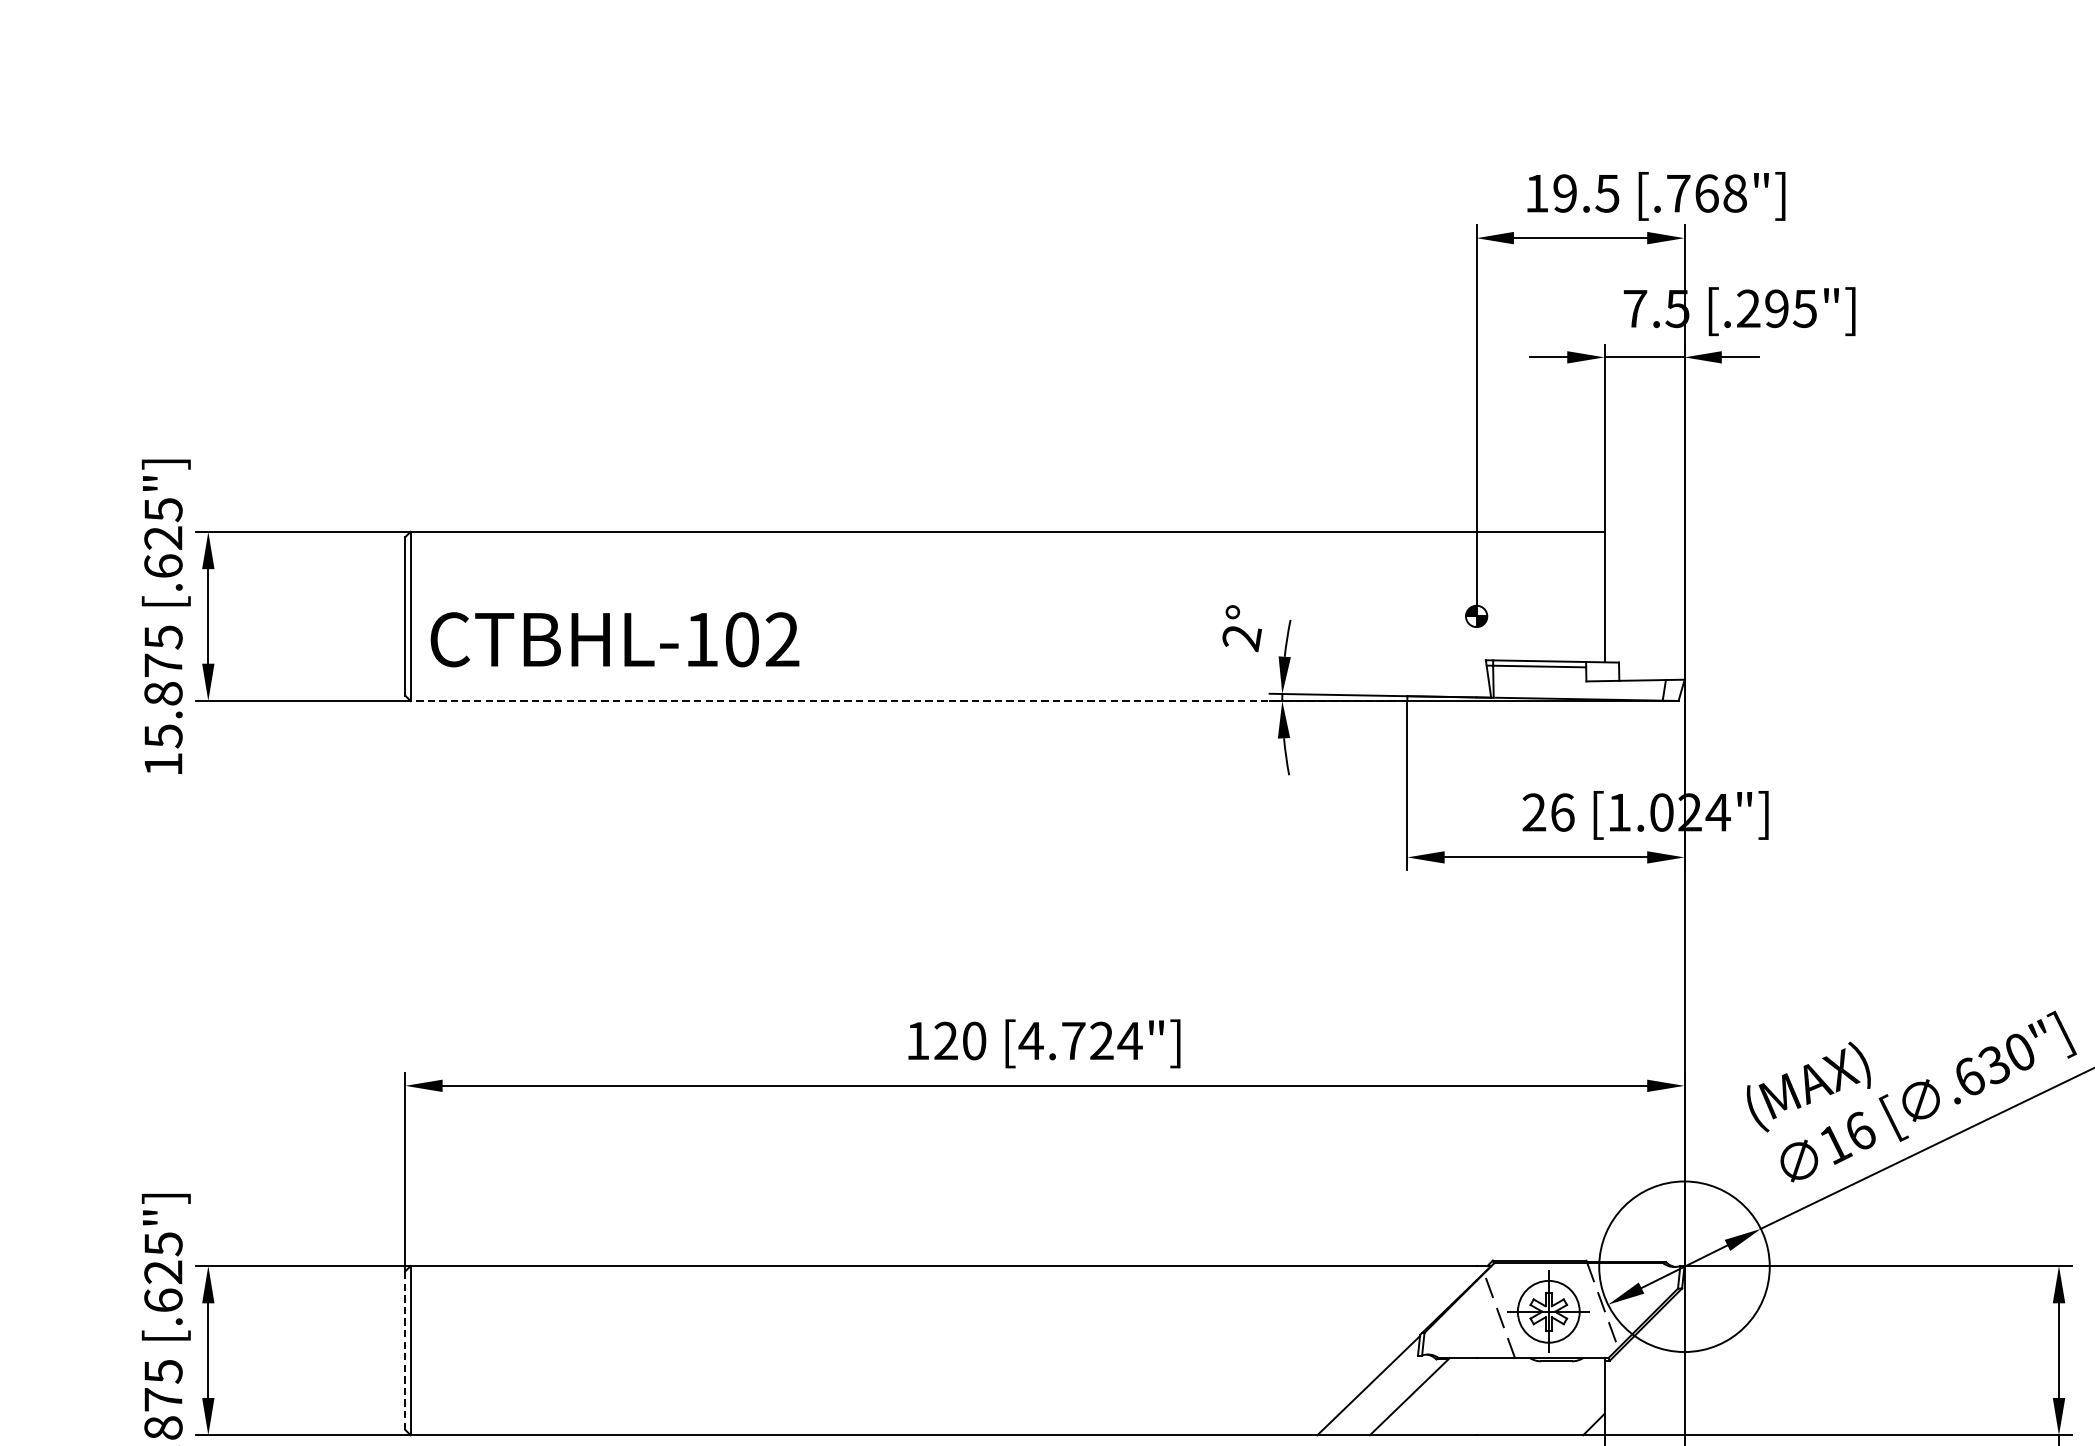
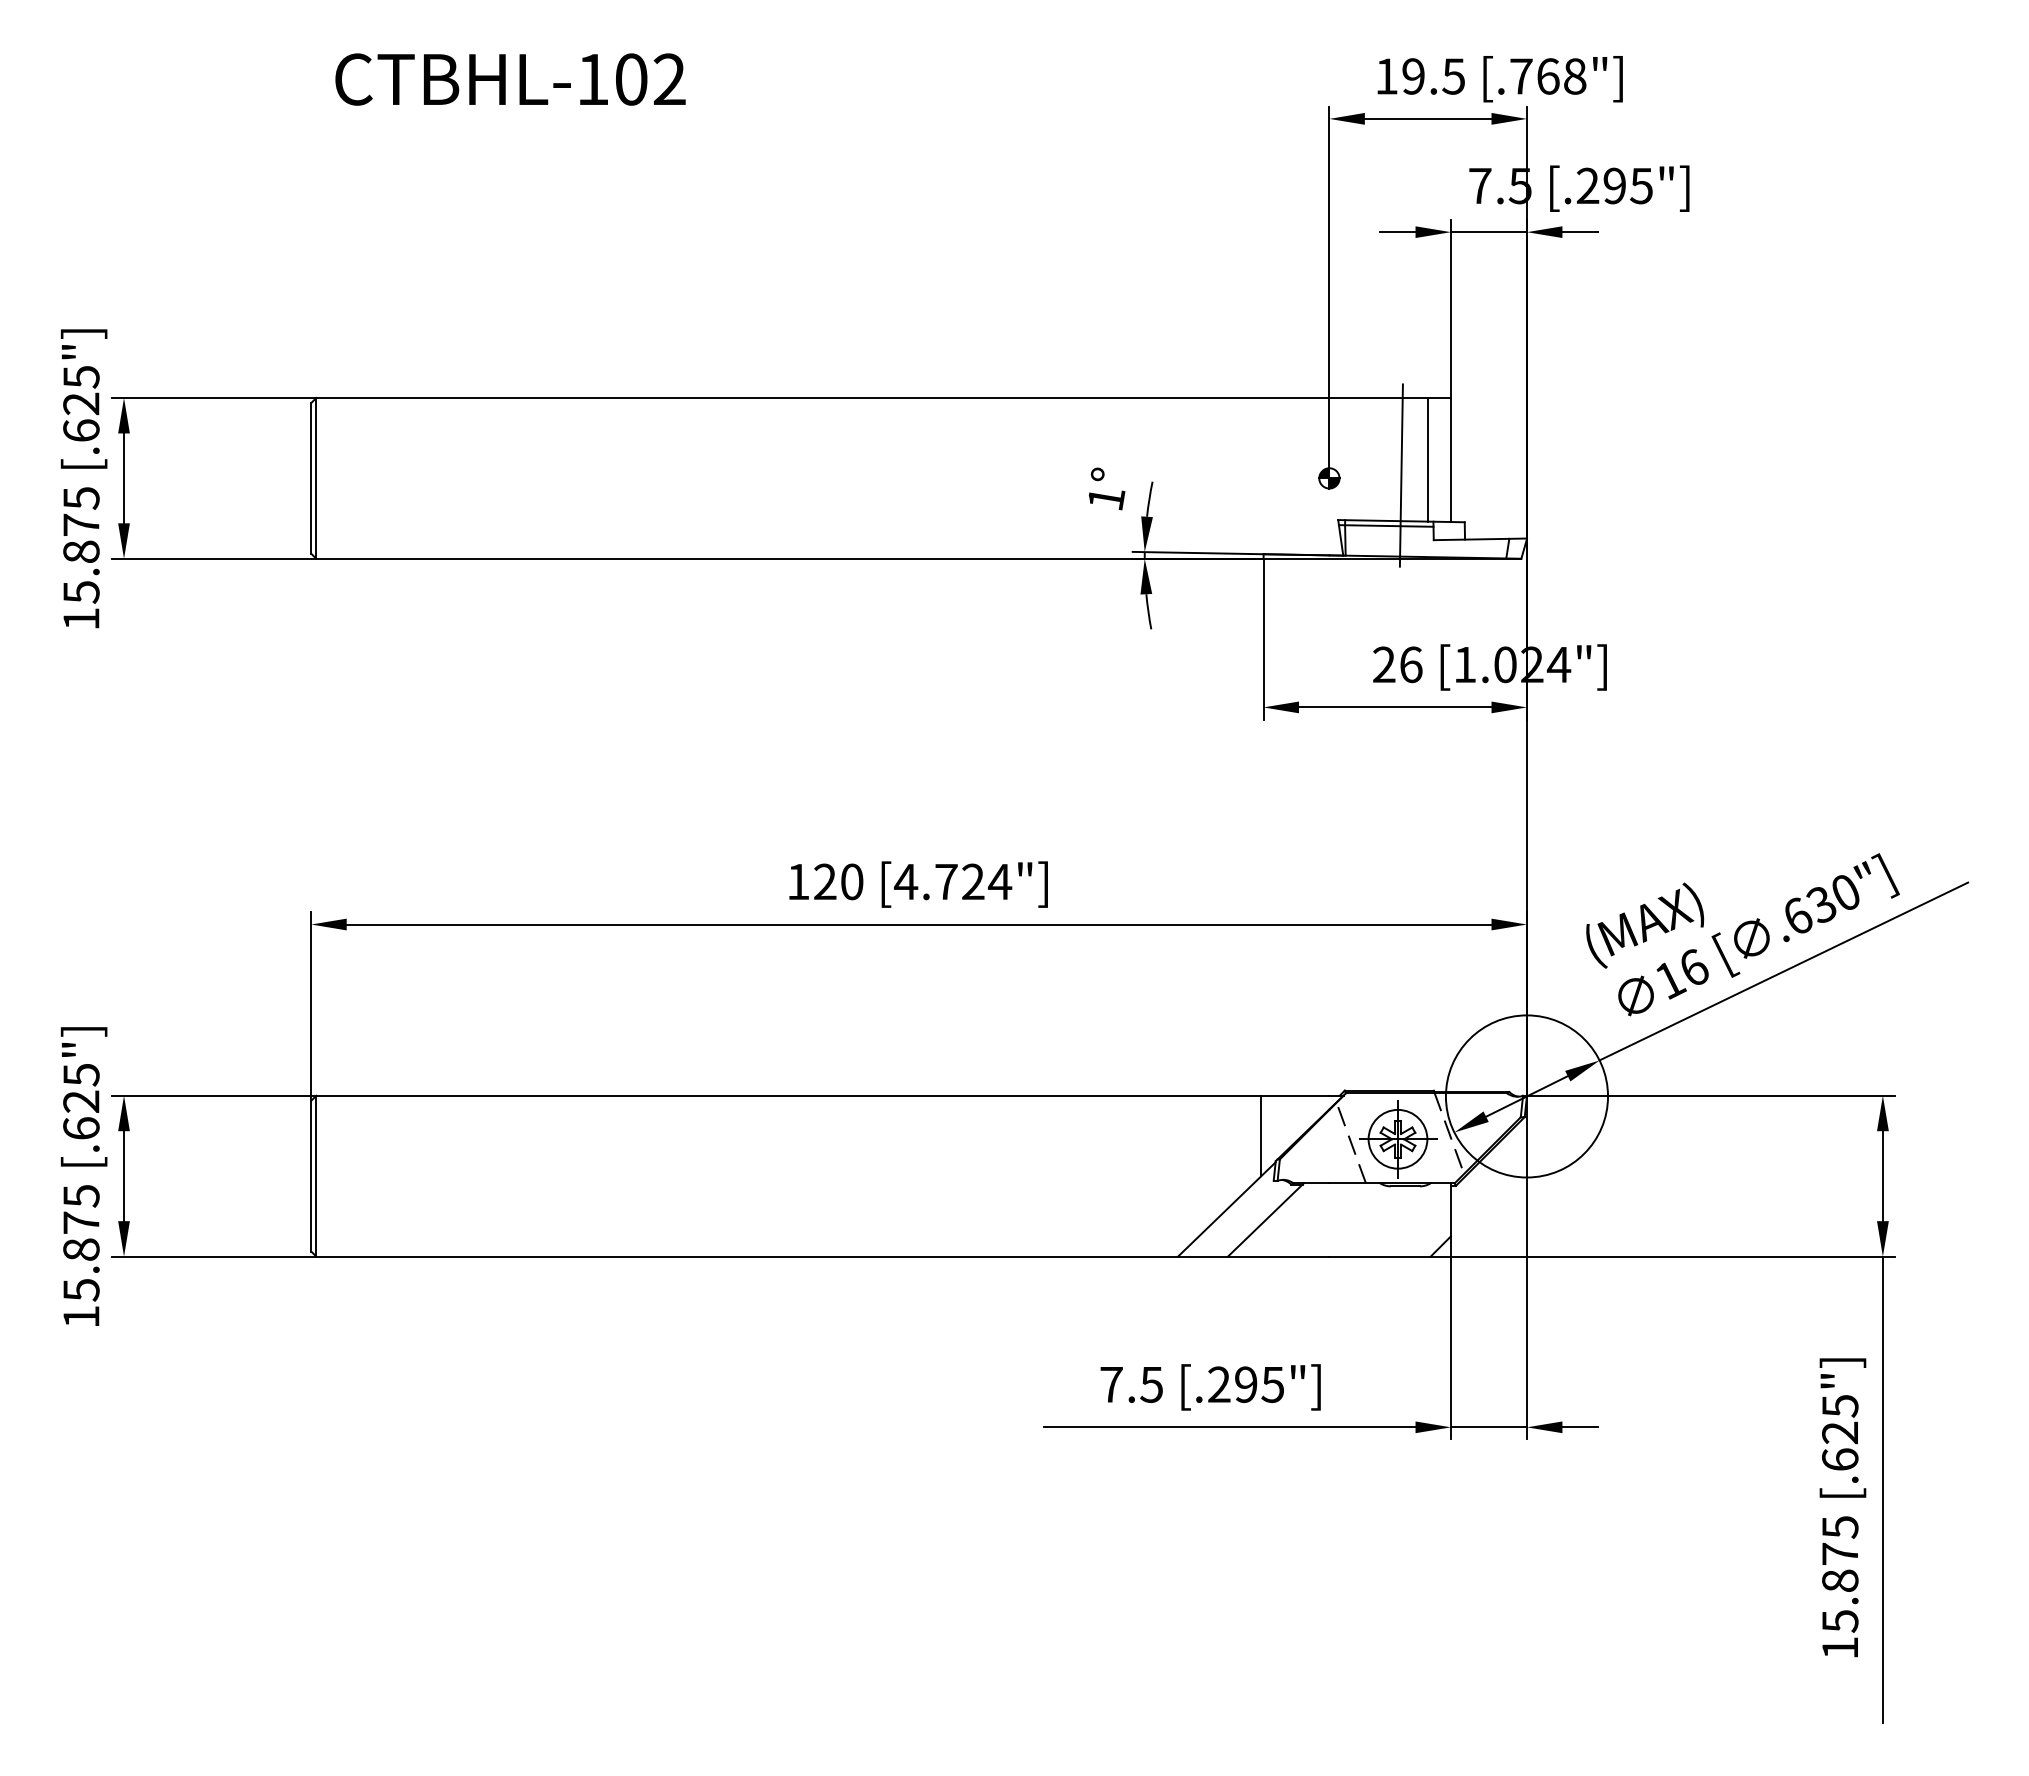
line: (1580, 596) -> (1428, 459), added
line: (1551, 613) -> (1400, 475), added
text: (1242, 638) -> (1106, 499), 2° -> 1°
text: (614, 639) -> (510, 79), moved
line: (908, 700) -> (789, 558), dashed -> solid
line: (1405, 1307) -> (1261, 1135), added
line: (405, 1349) -> (311, 1175), dashed -> solid

